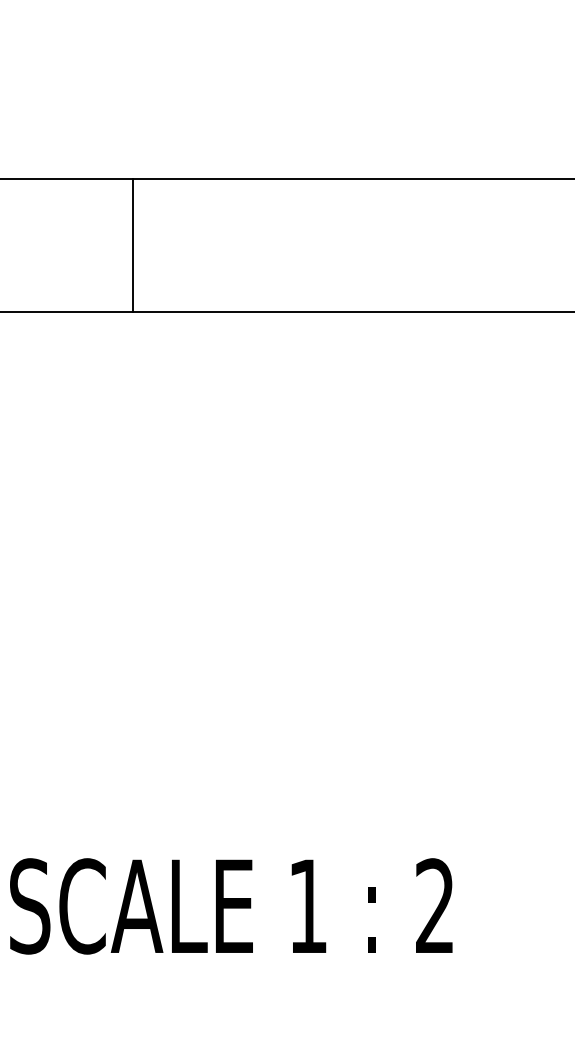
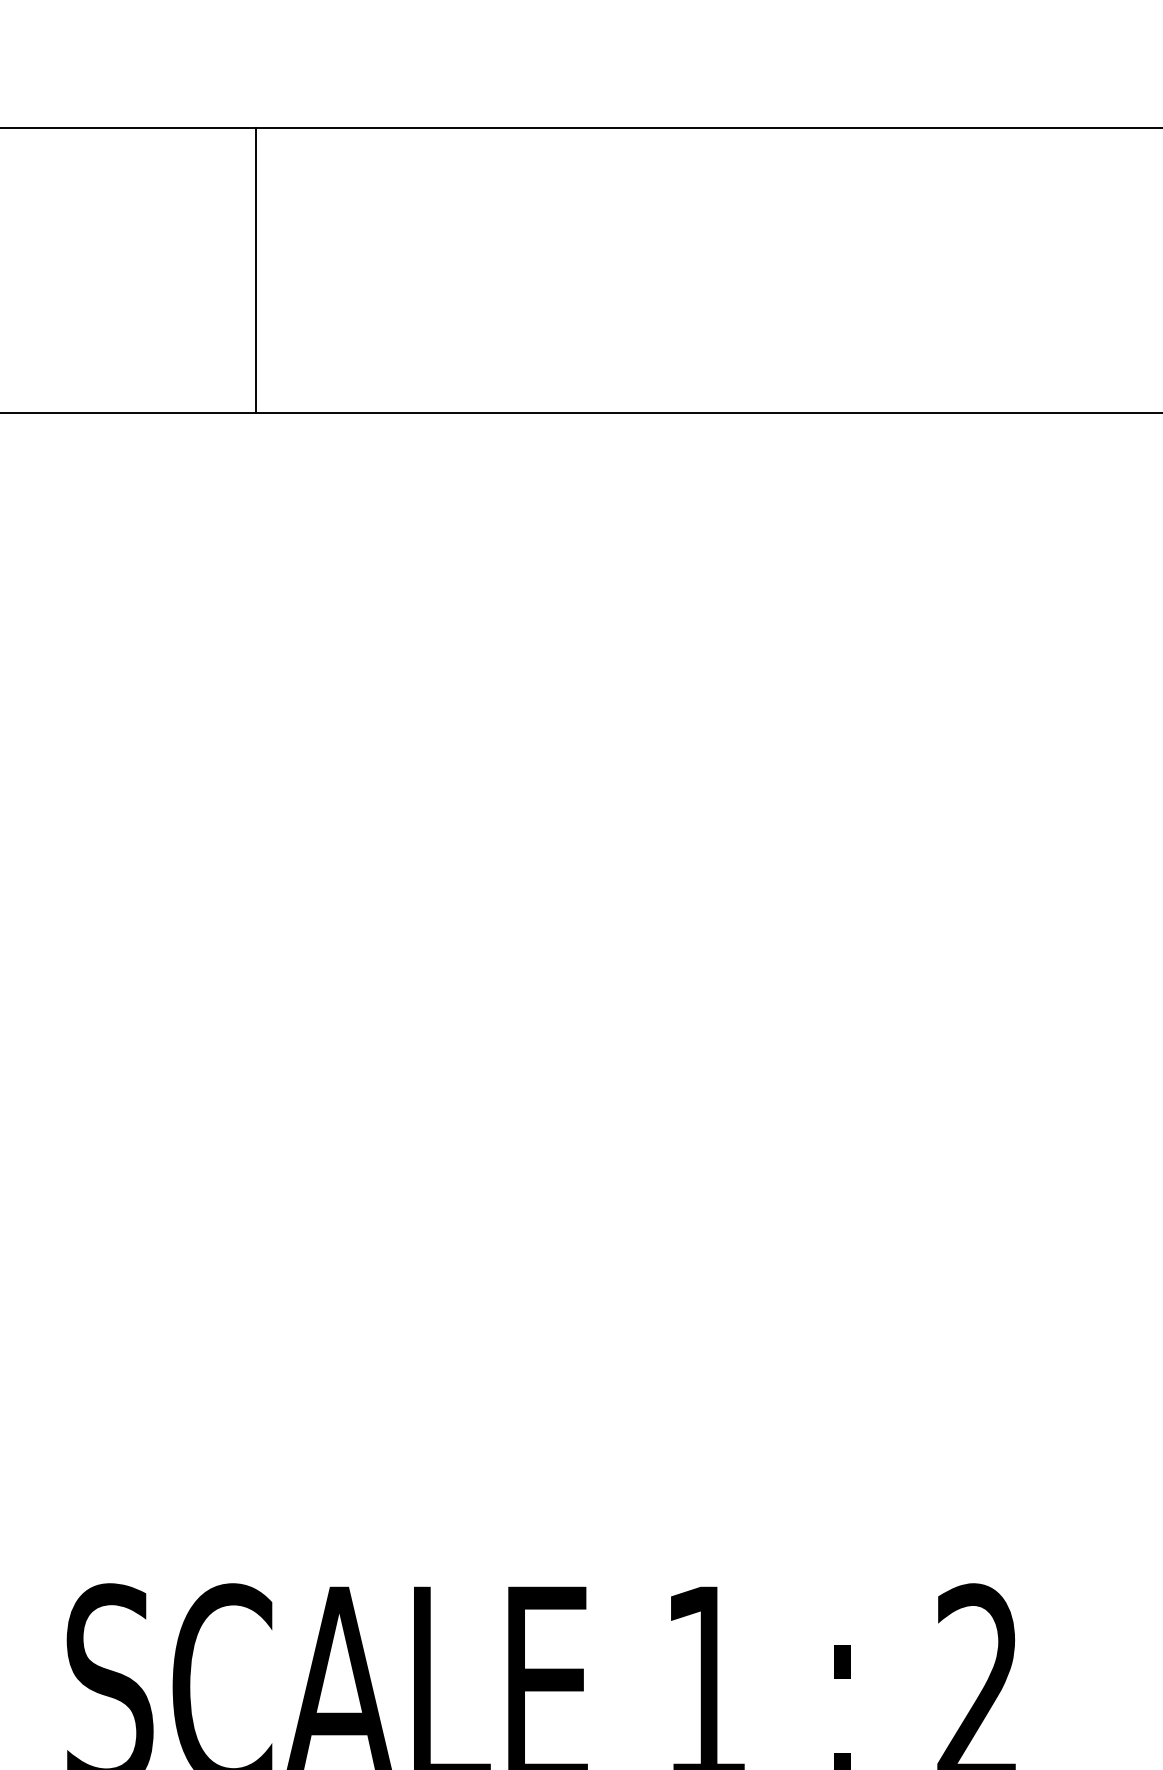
line: (133, 245) -> (256, 269), moved

